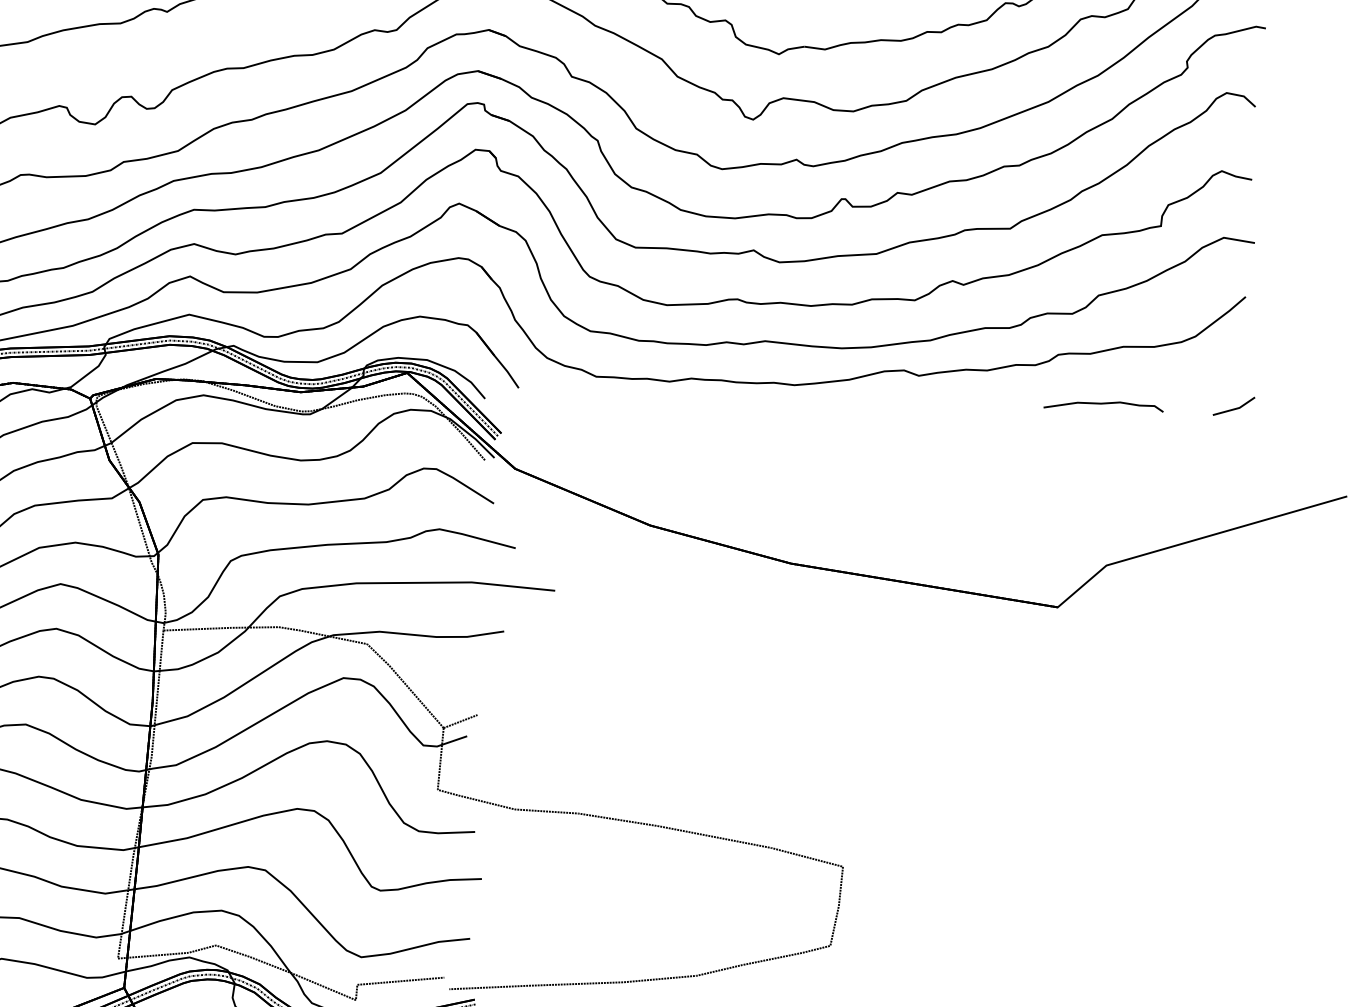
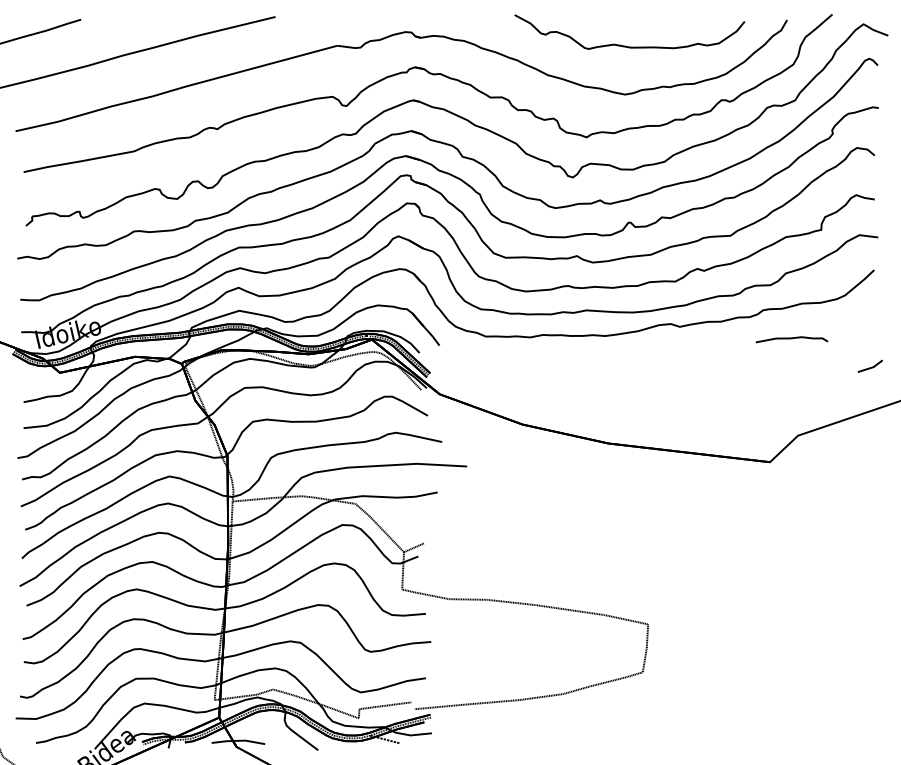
line: (1232, 408) -> (869, 367), moved

